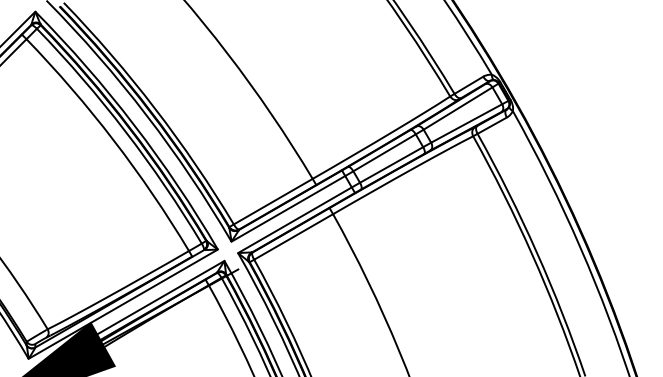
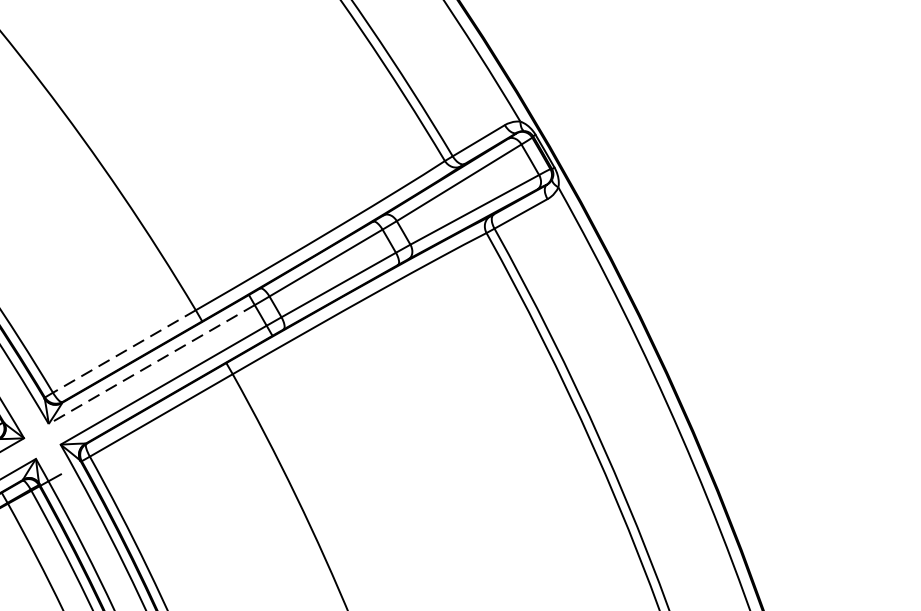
line: (273, 201) -> (124, 351), solid -> dashed
line: (288, 208) -> (151, 363), solid -> dashed

